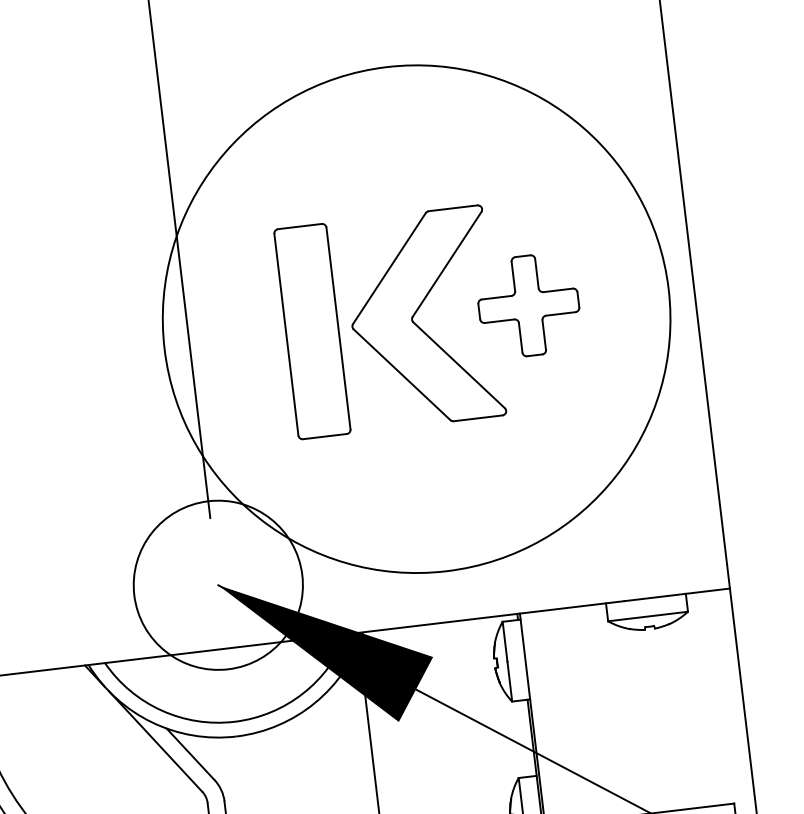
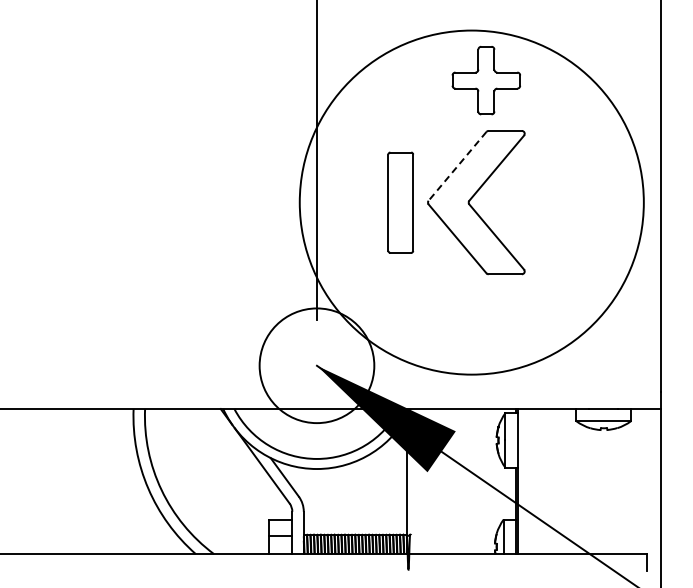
line: (389, 268) -> (457, 166), solid -> dashed
part: (527, 305) -> (485, 80), moved
part: (312, 331) -> (400, 202), size x0.7

